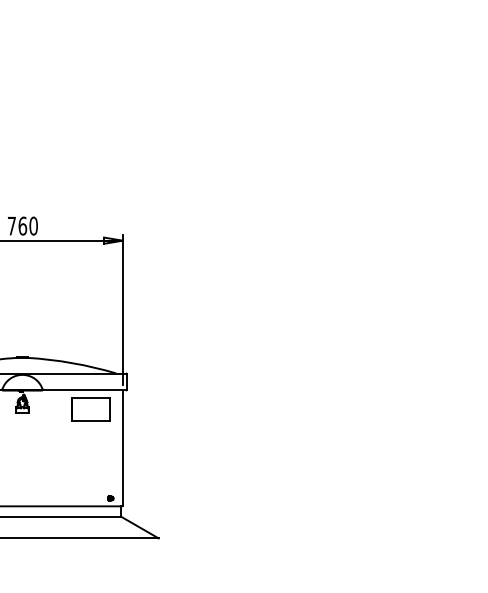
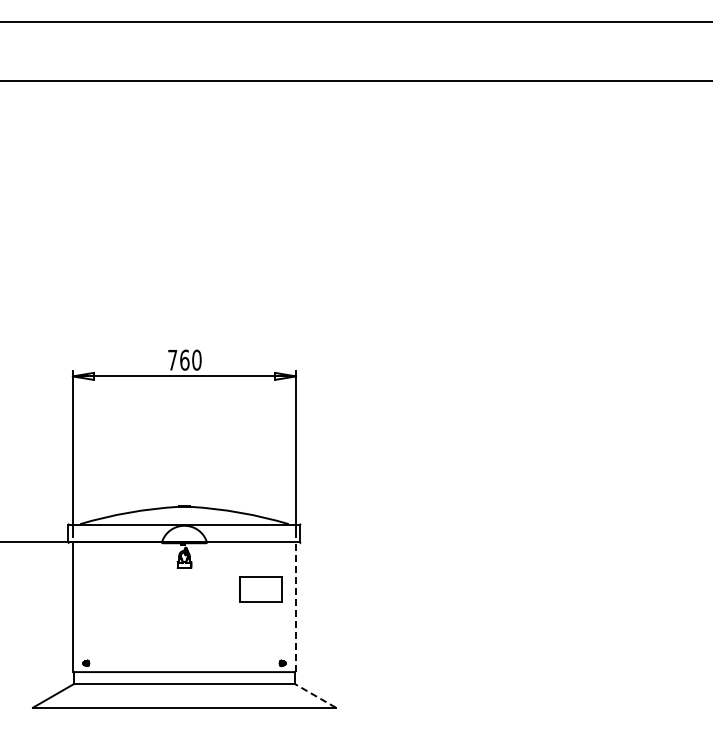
part: (90, 409) -> (260, 589), moved
line: (123, 448) -> (296, 607), solid -> dashed
line: (140, 527) -> (315, 695), solid -> dashed

